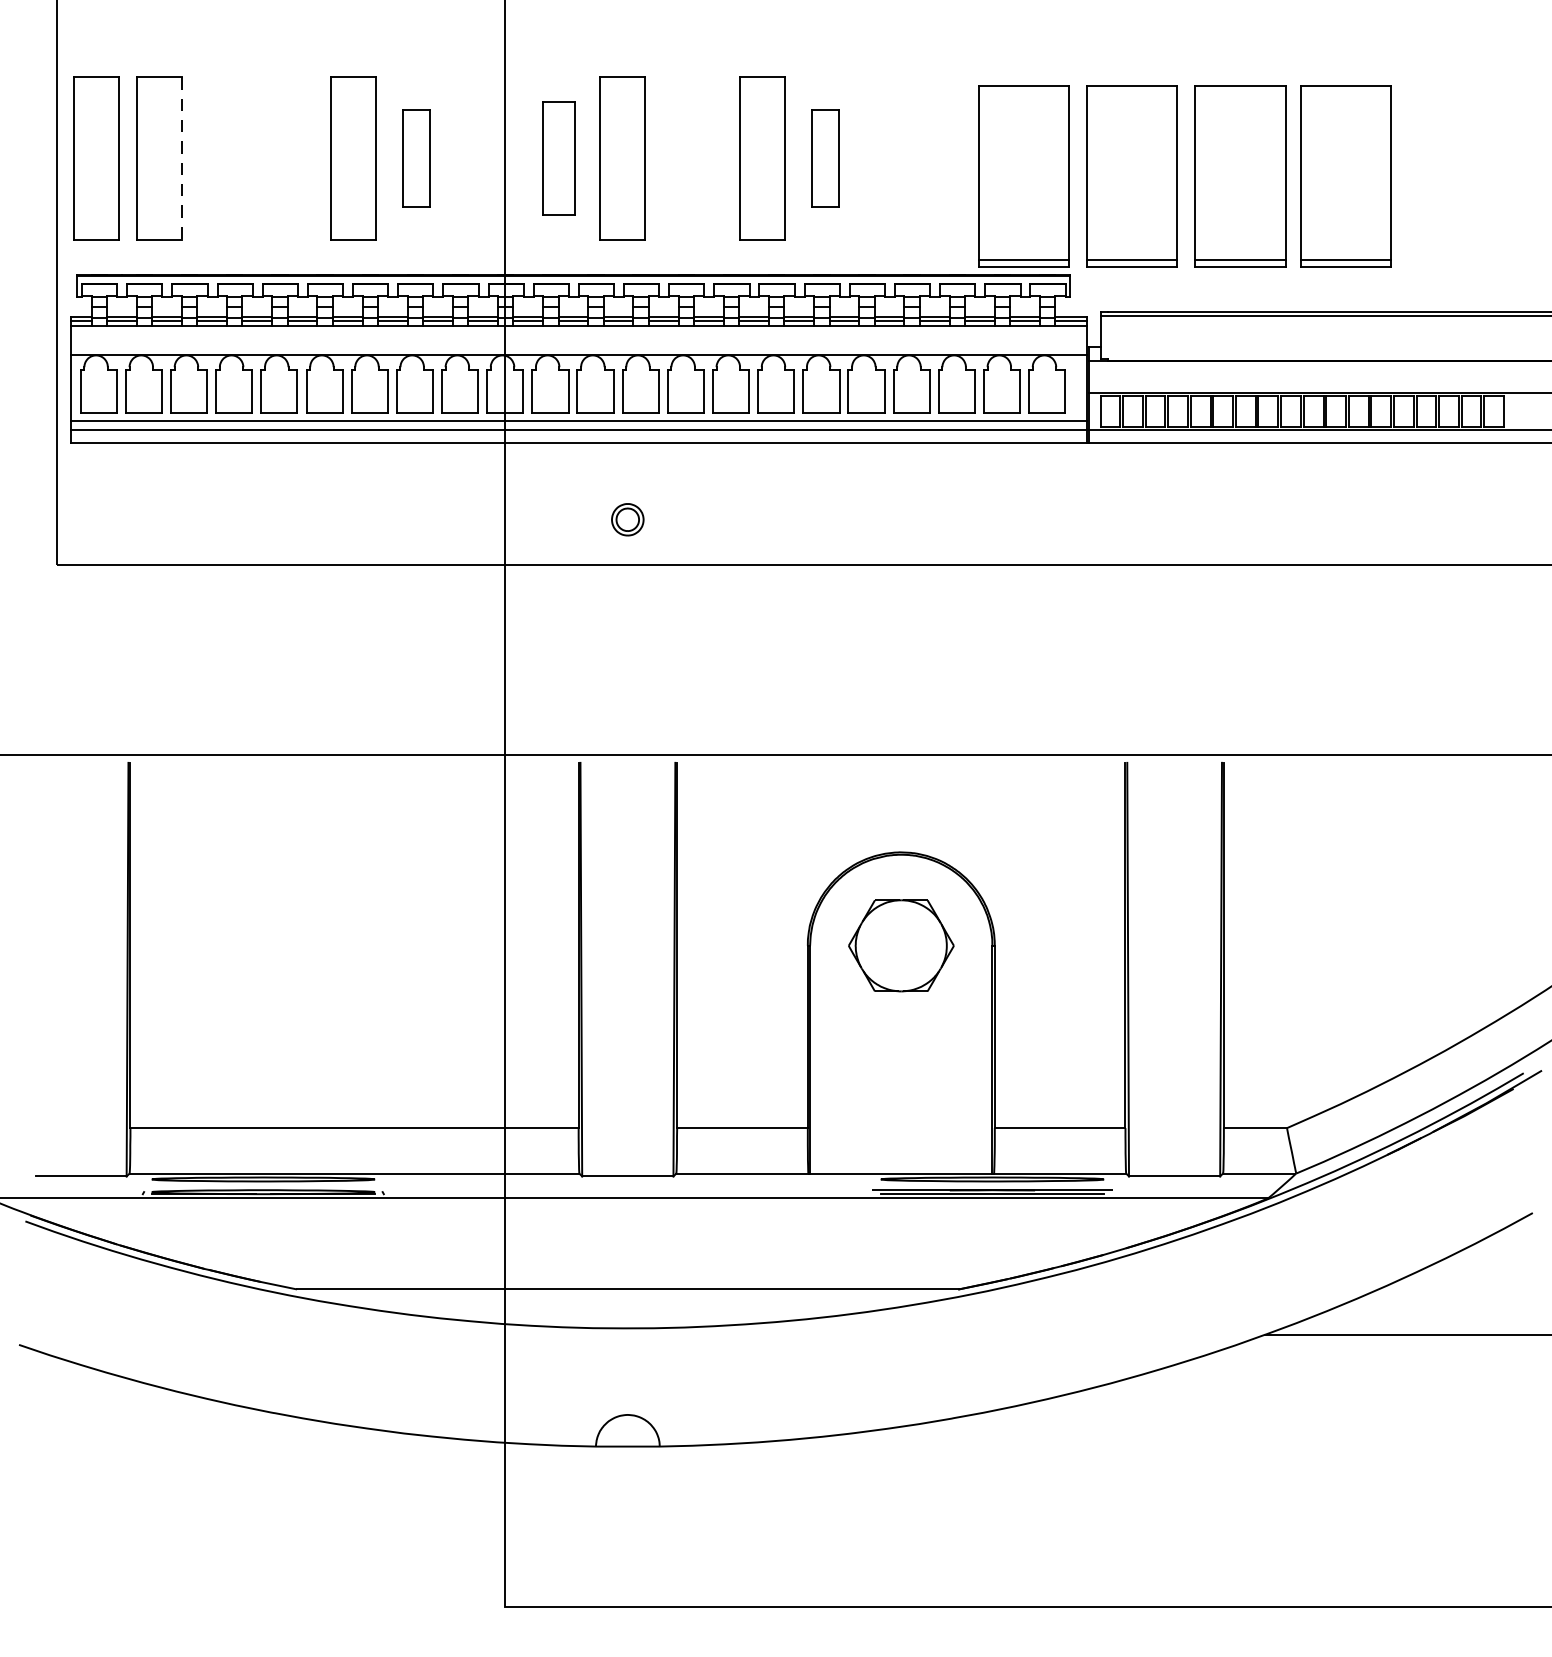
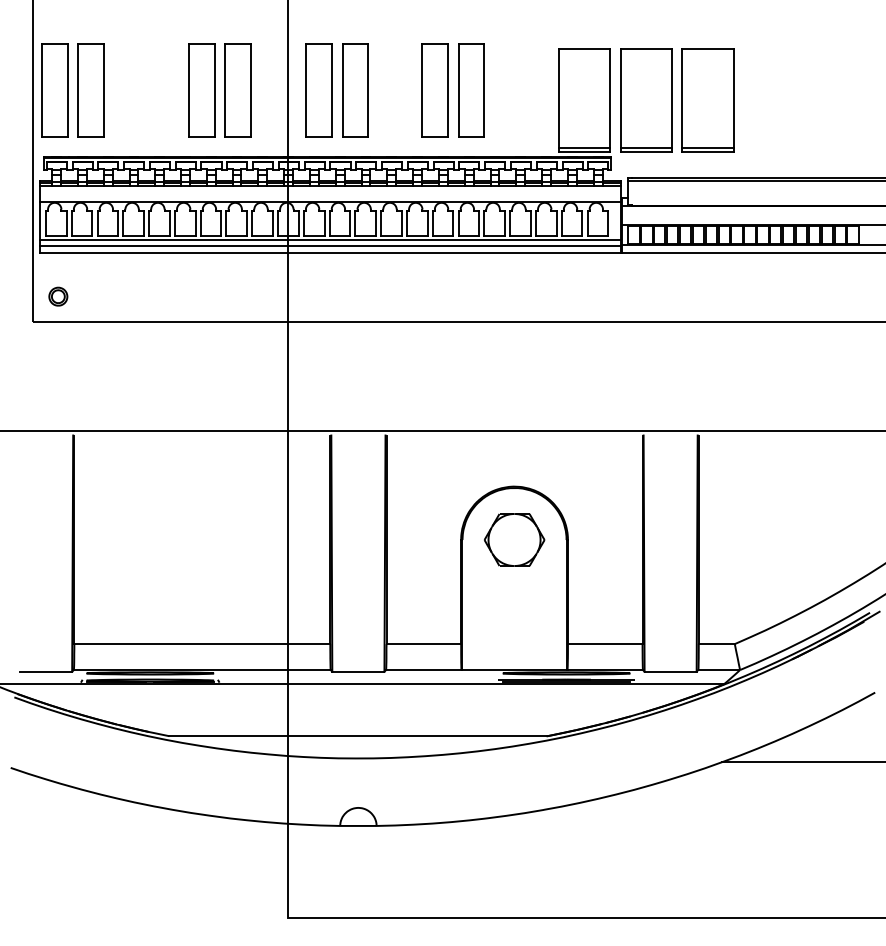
line: (181, 158) -> (103, 90), dashed -> solid
part: (416, 158) -> (237, 90), size x1.67
part: (557, 158) -> (318, 90), size x1.43
part: (825, 158) -> (471, 90), size x1.67
part: (1345, 176) -> (768, 100), removed
part: (628, 519) -> (58, 296), moved

